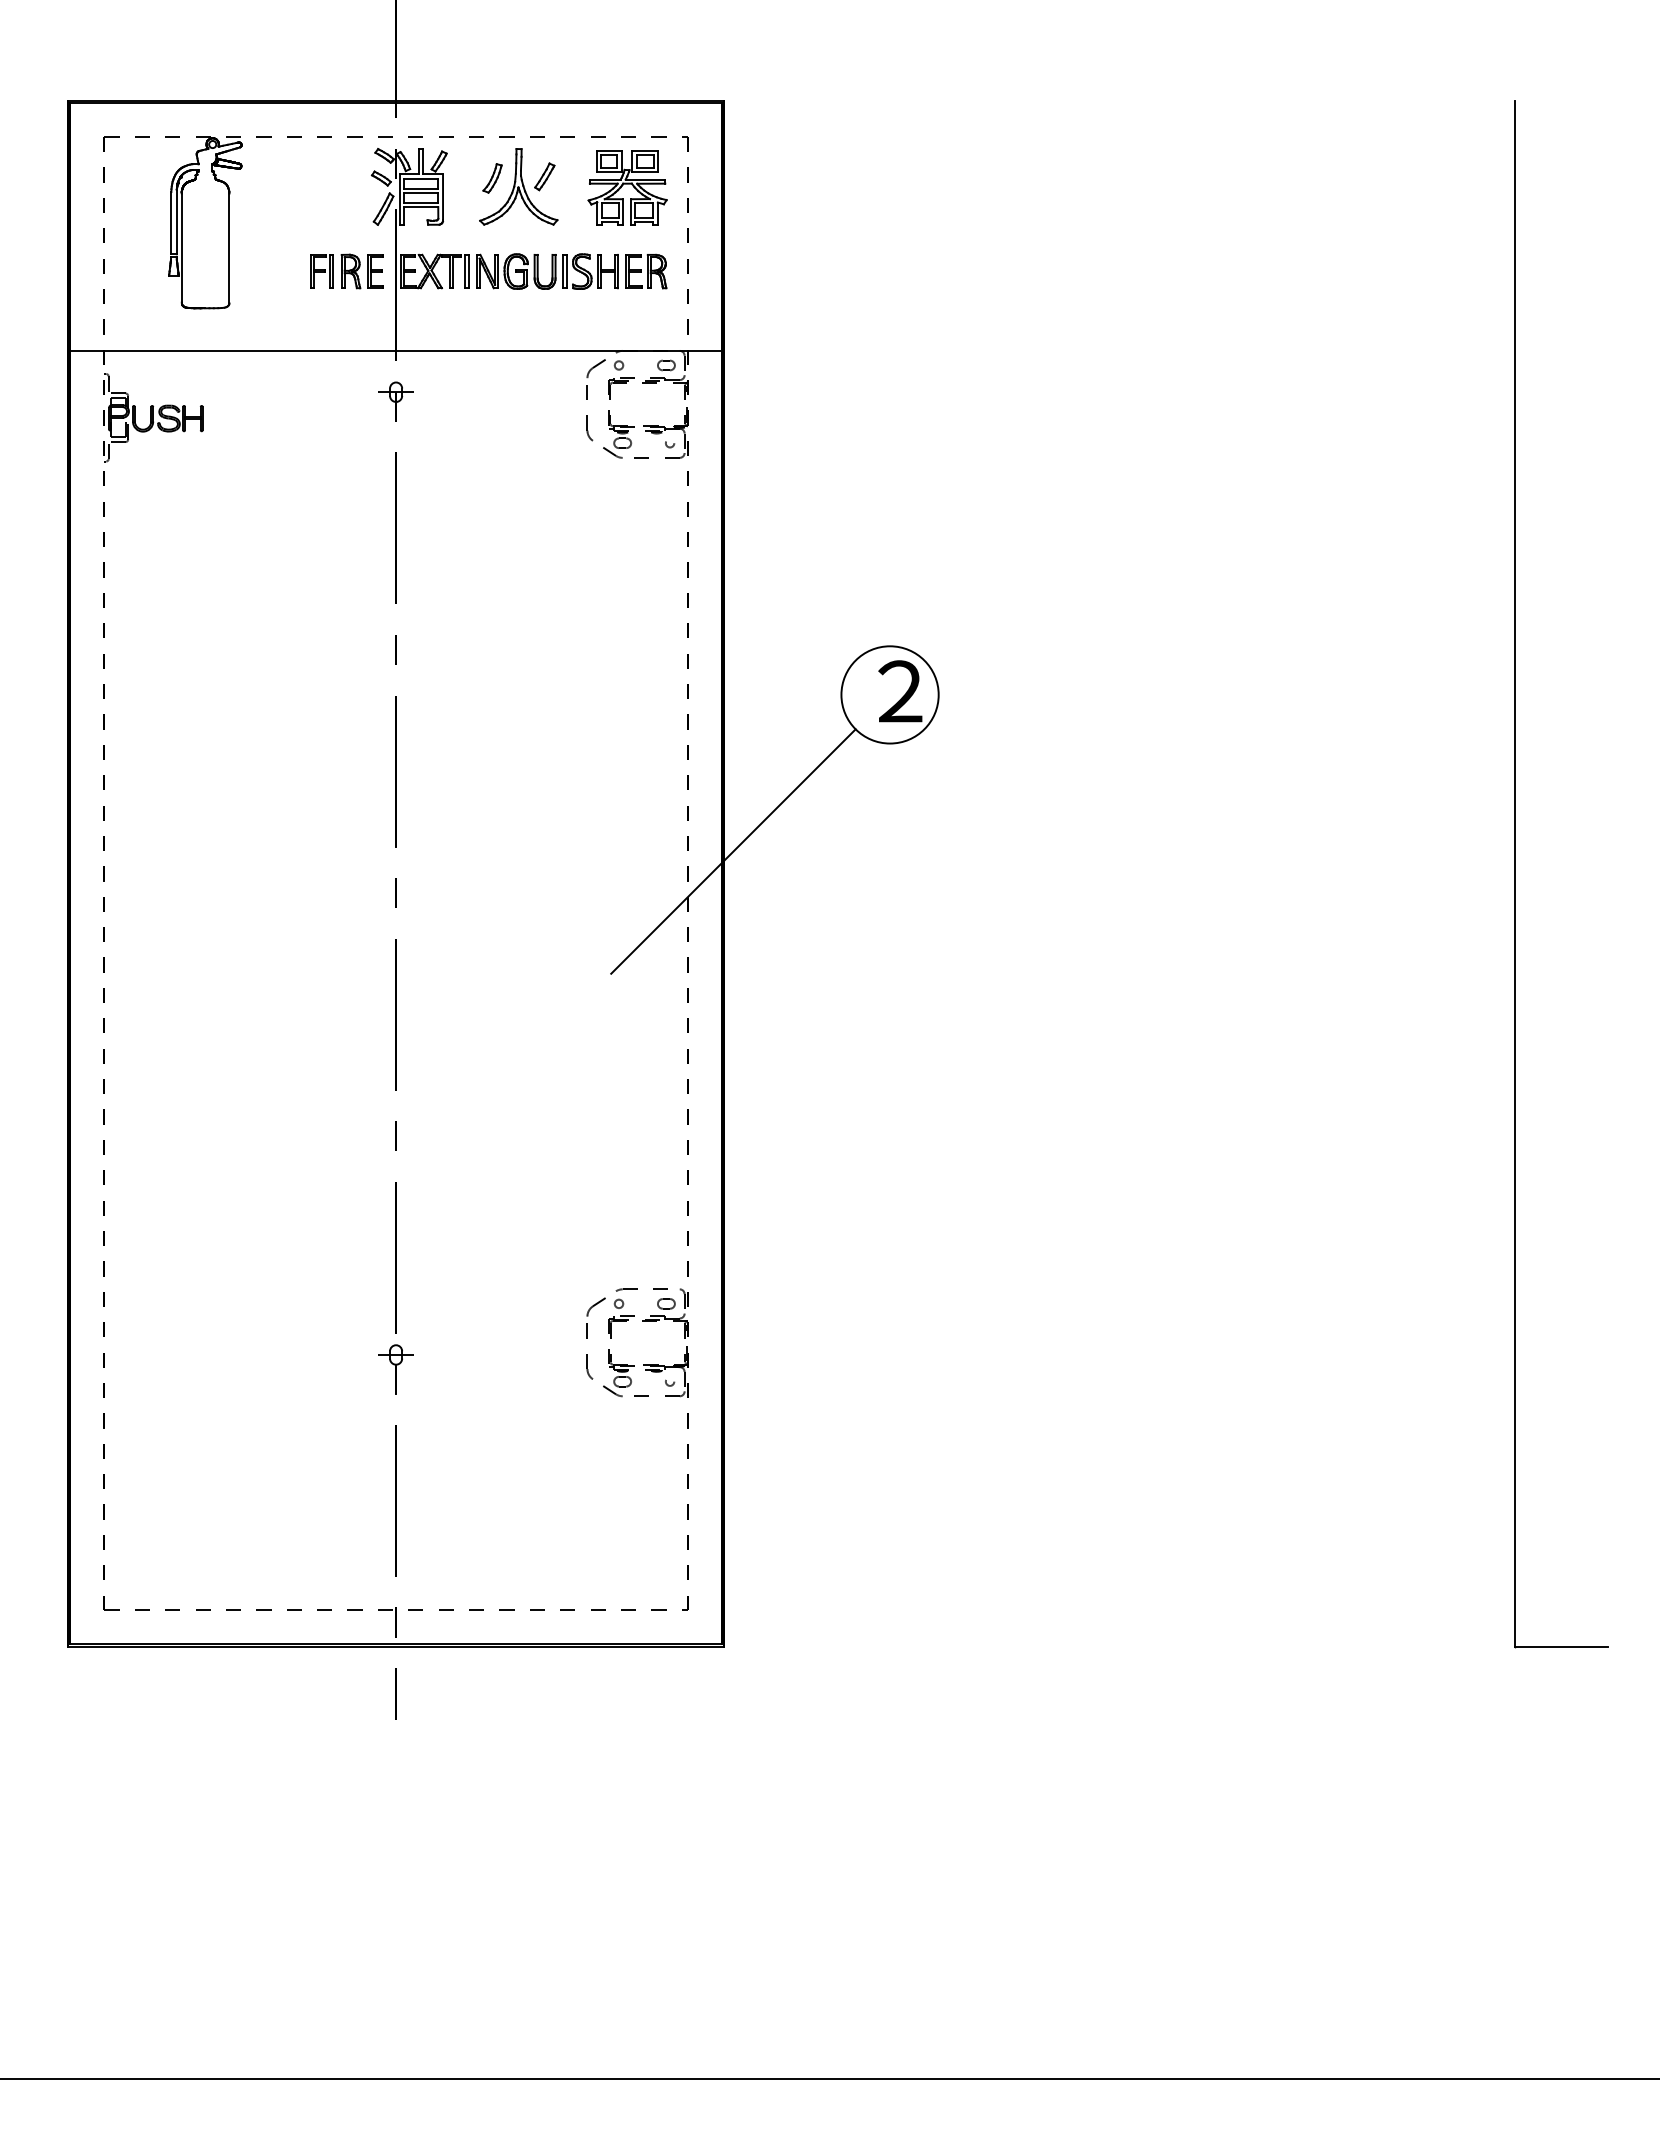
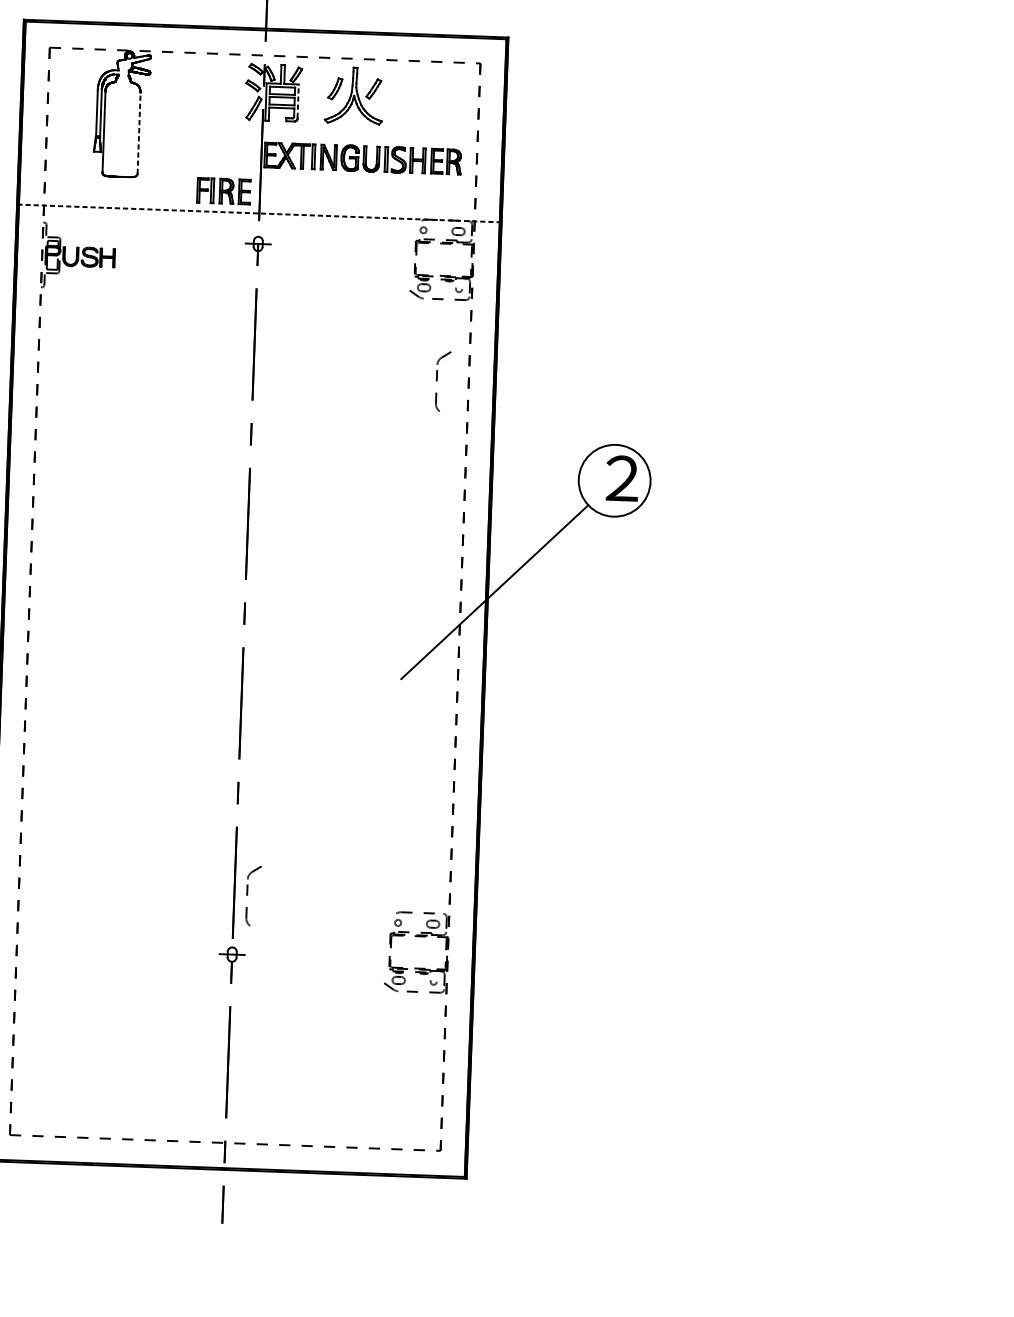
part: (627, 187) -> (434, 99), removed
line: (443, 197) -> (298, 101), solid -> dashed
line: (229, 248) -> (139, 133), solid -> dashed
part: (346, 271) -> (223, 191), moved
line: (397, 350) -> (260, 213), solid -> dashed
part: (587, 399) -> (436, 380), moved
part: (587, 1338) -> (247, 895), moved

